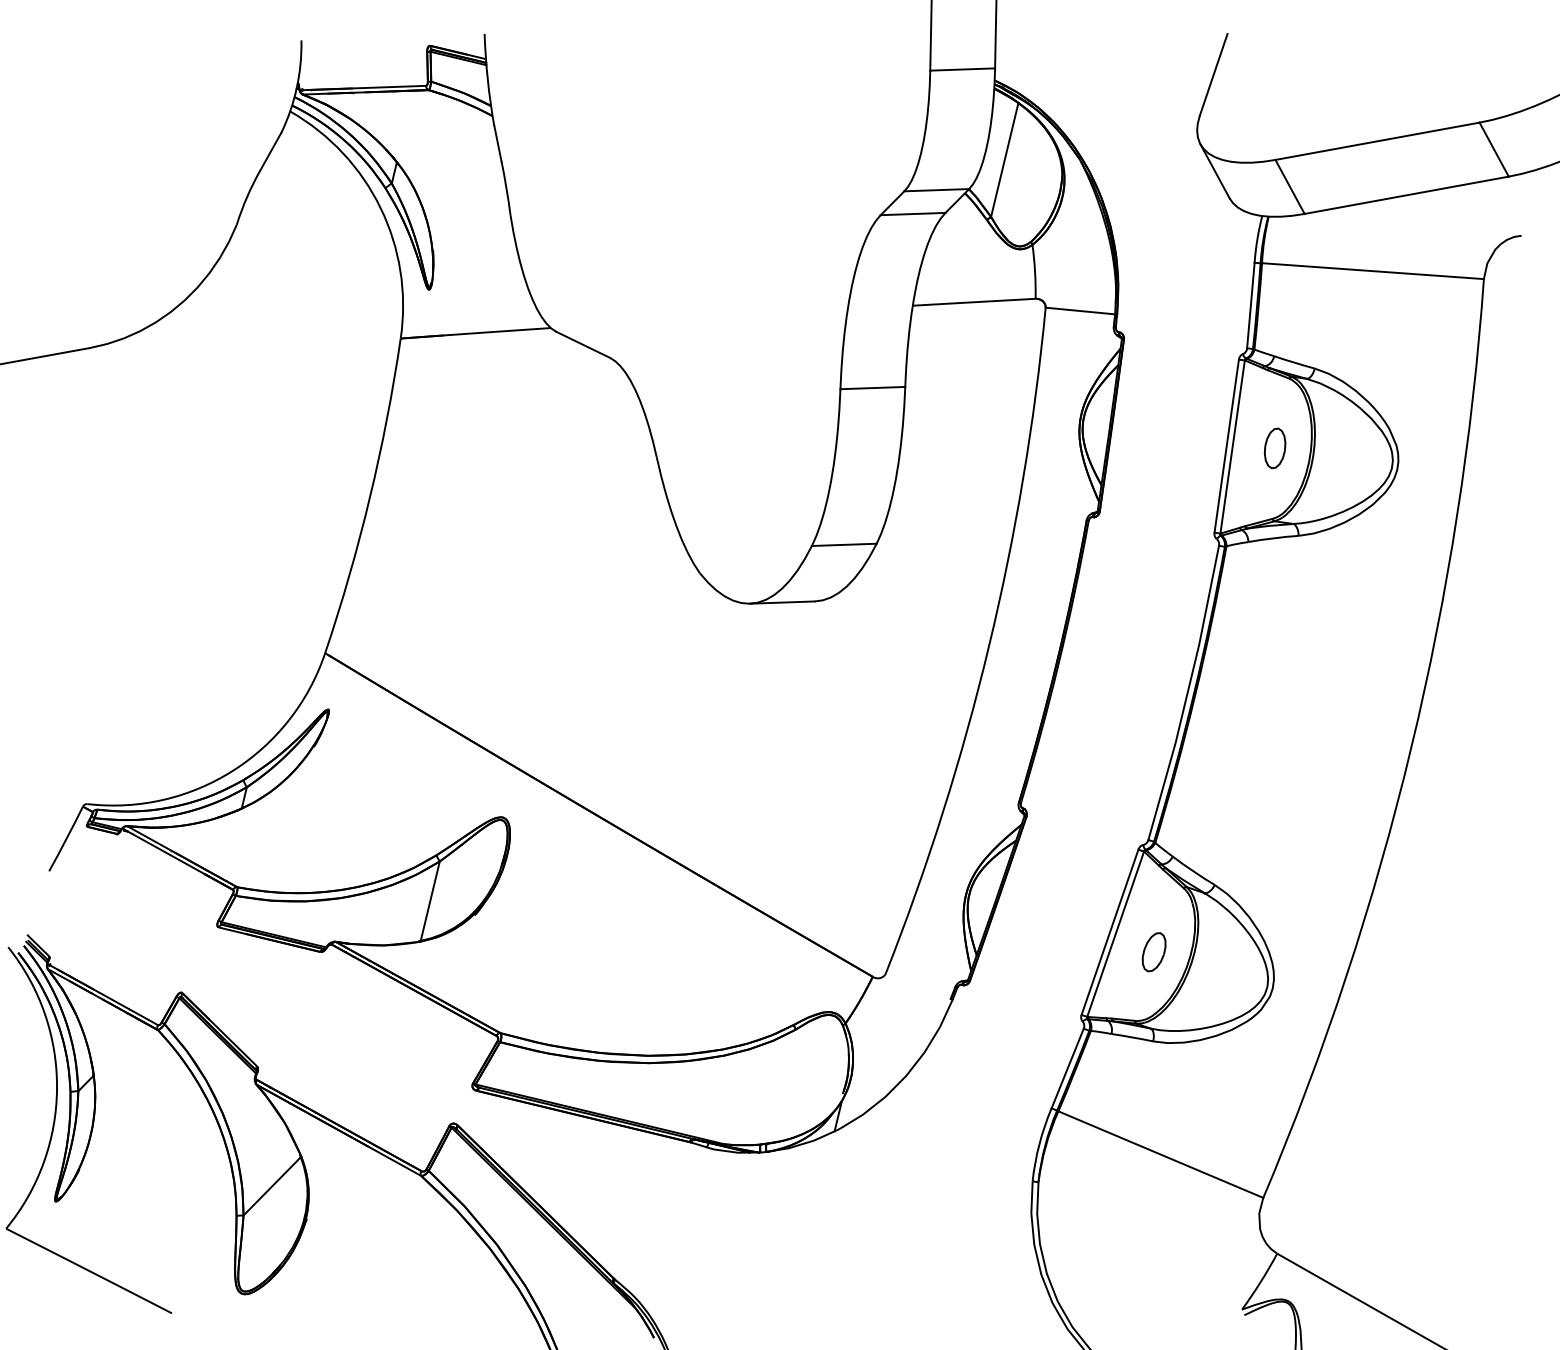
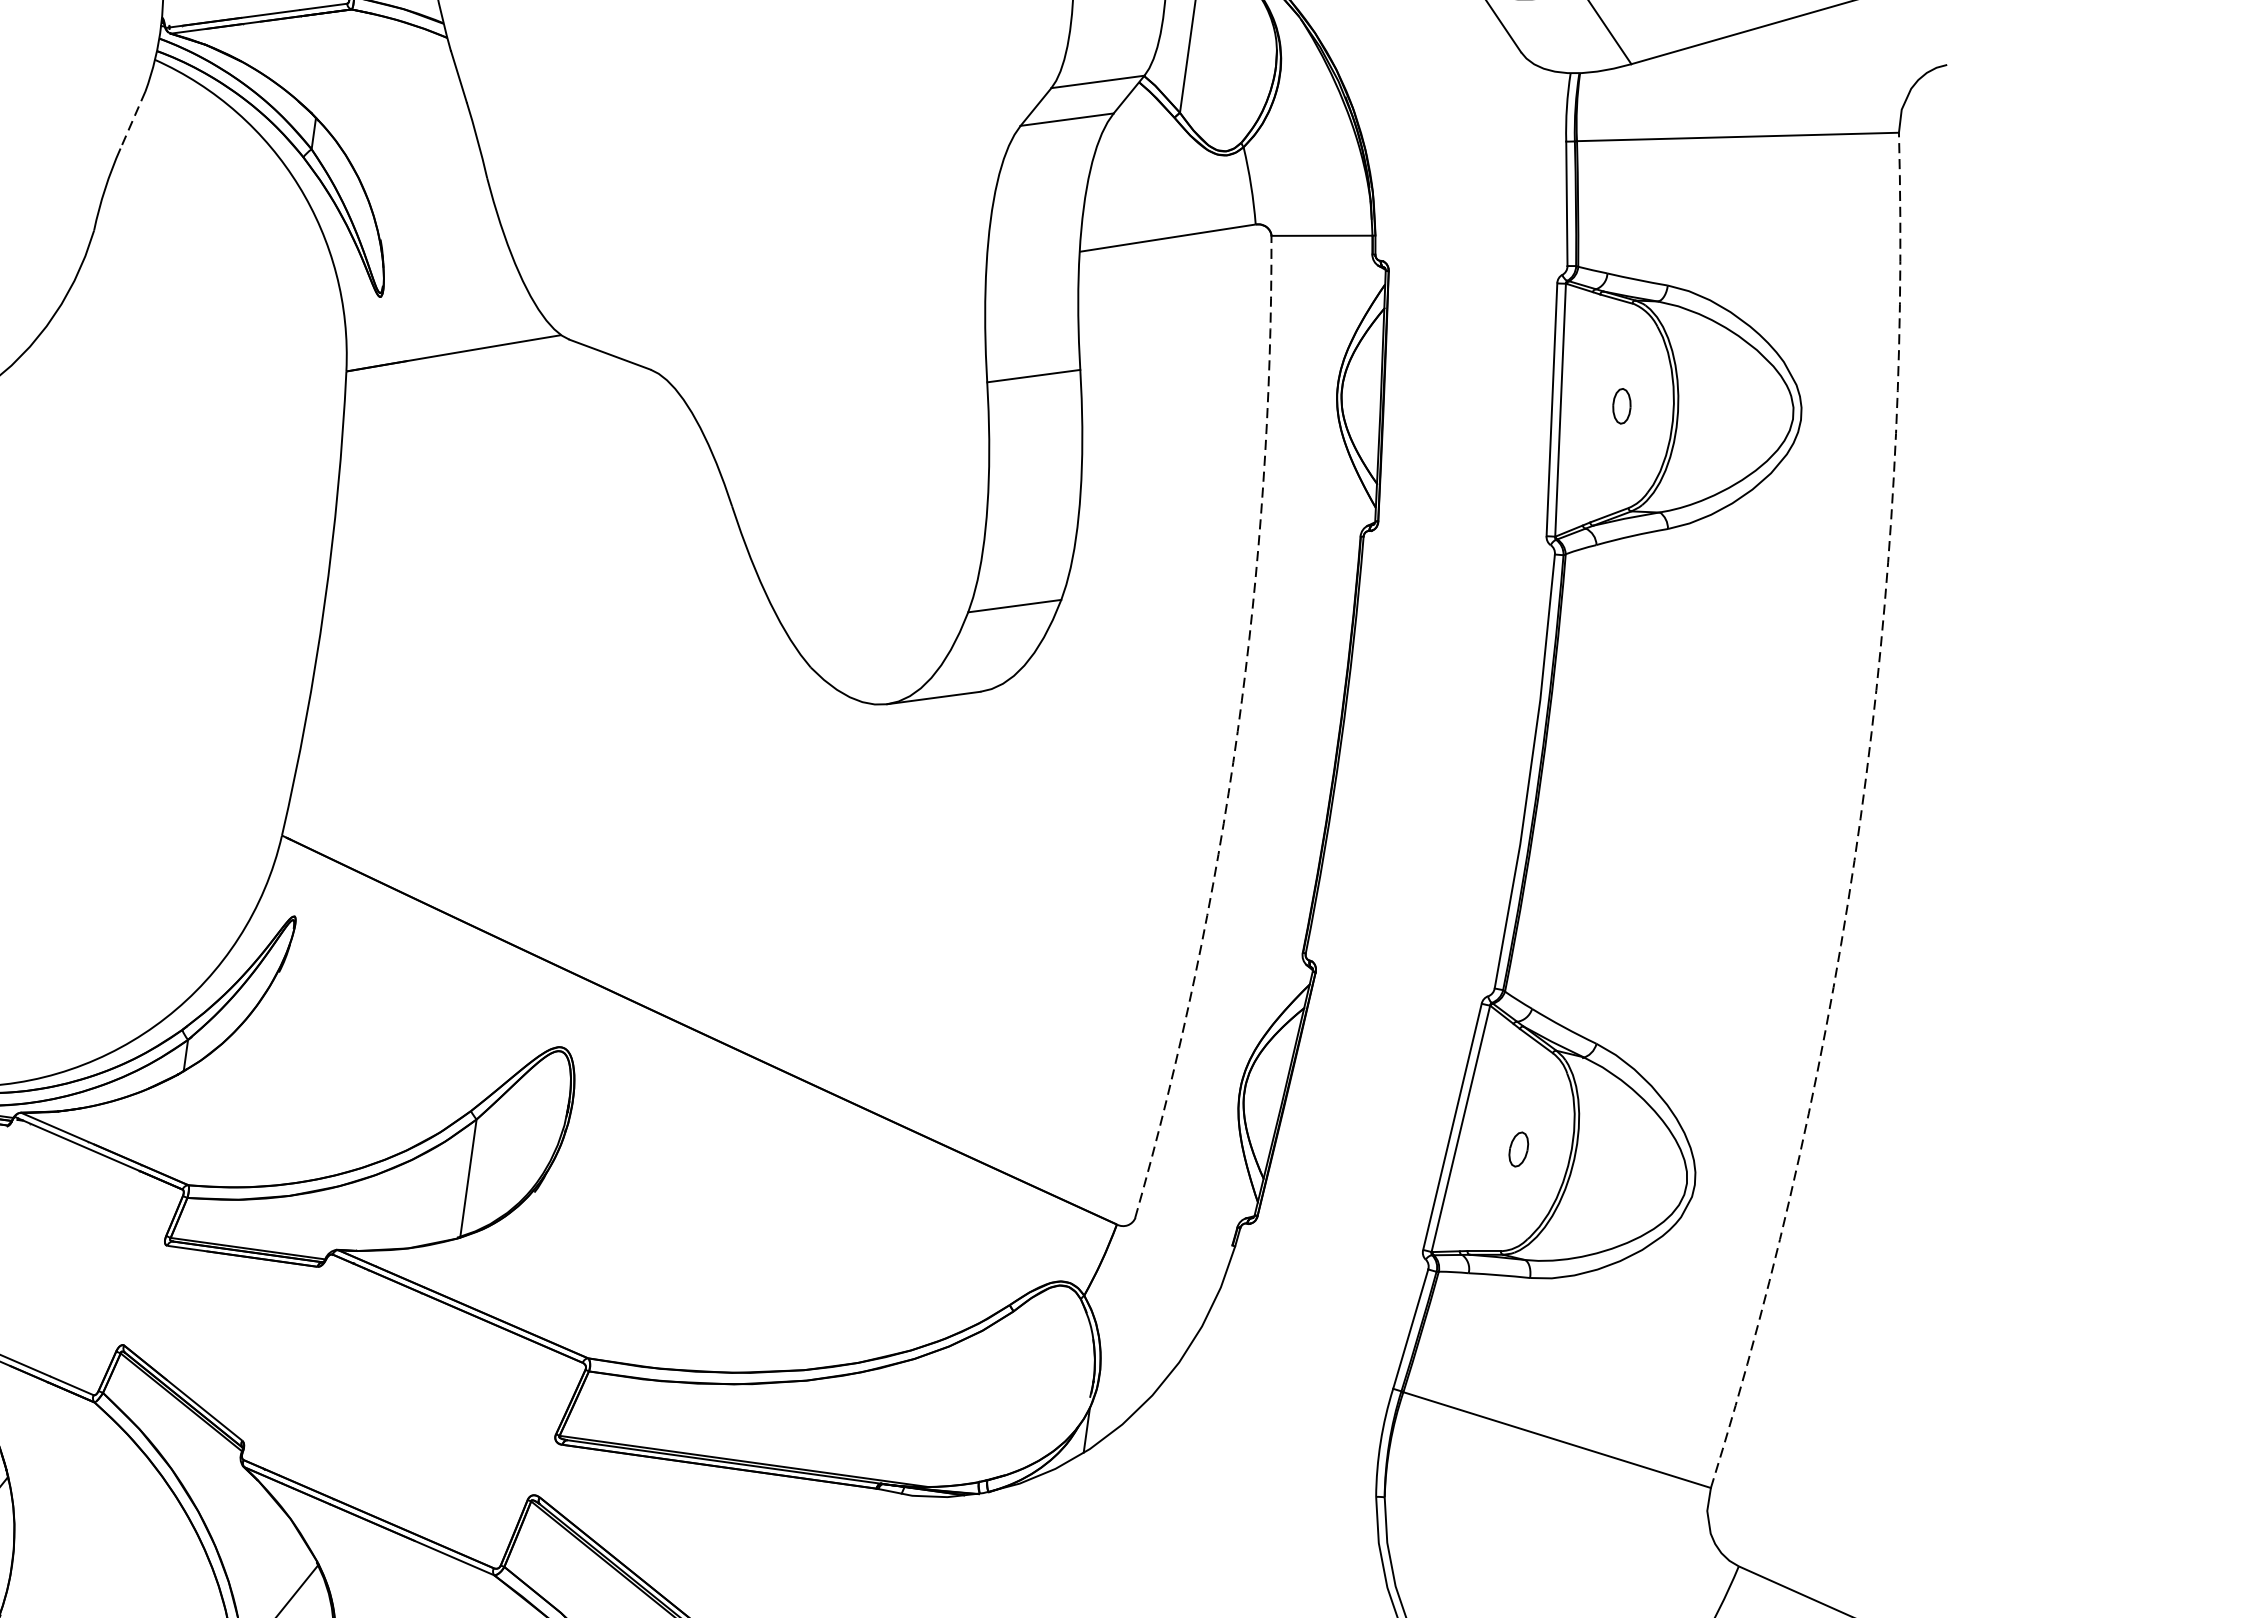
line: (270, 151) -> (132, 120), solid -> dashed
part: (1274, 448) -> (1621, 406), size x0.6
arc: (989, 646) -> (1238, 732), solid -> dashed
arc: (1411, 747) -> (1860, 817), solid -> dashed
part: (1153, 952) -> (1517, 1149), size x0.6

